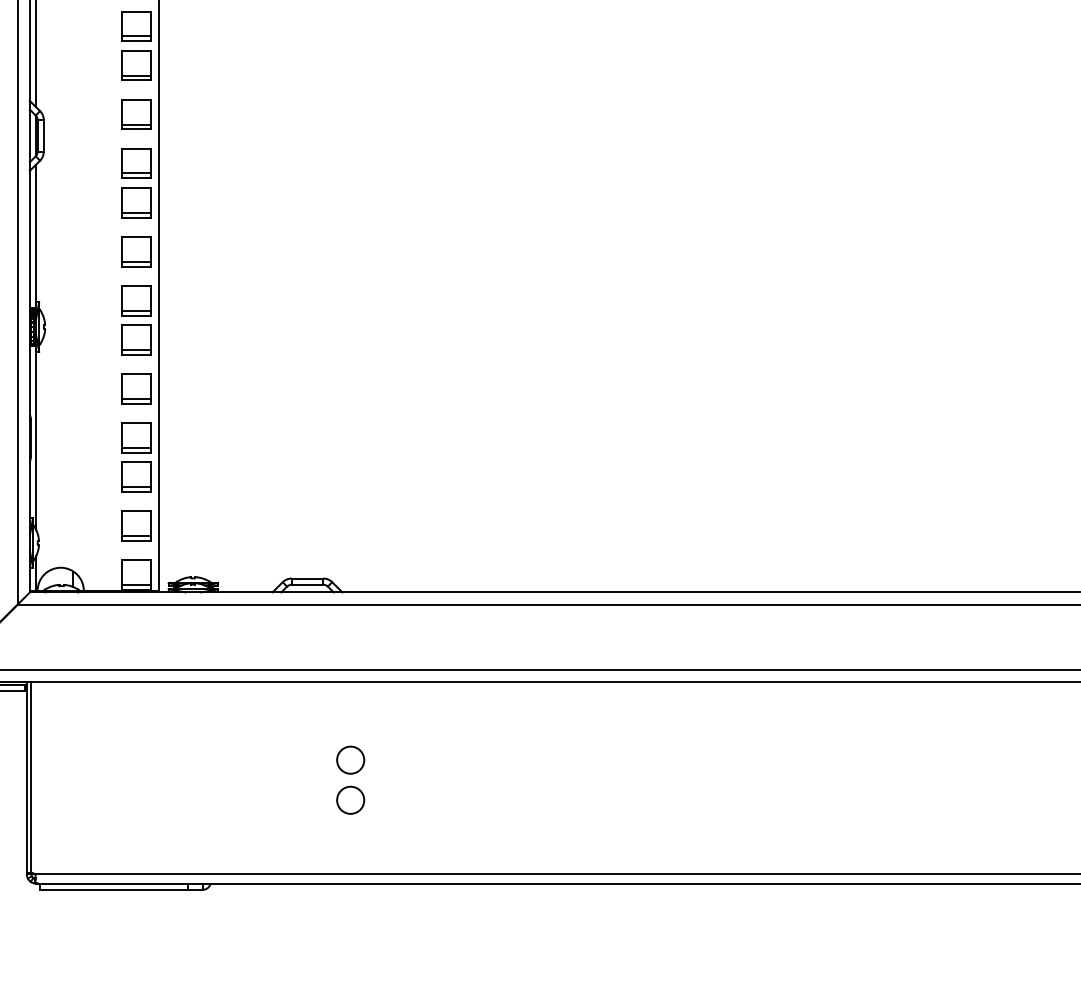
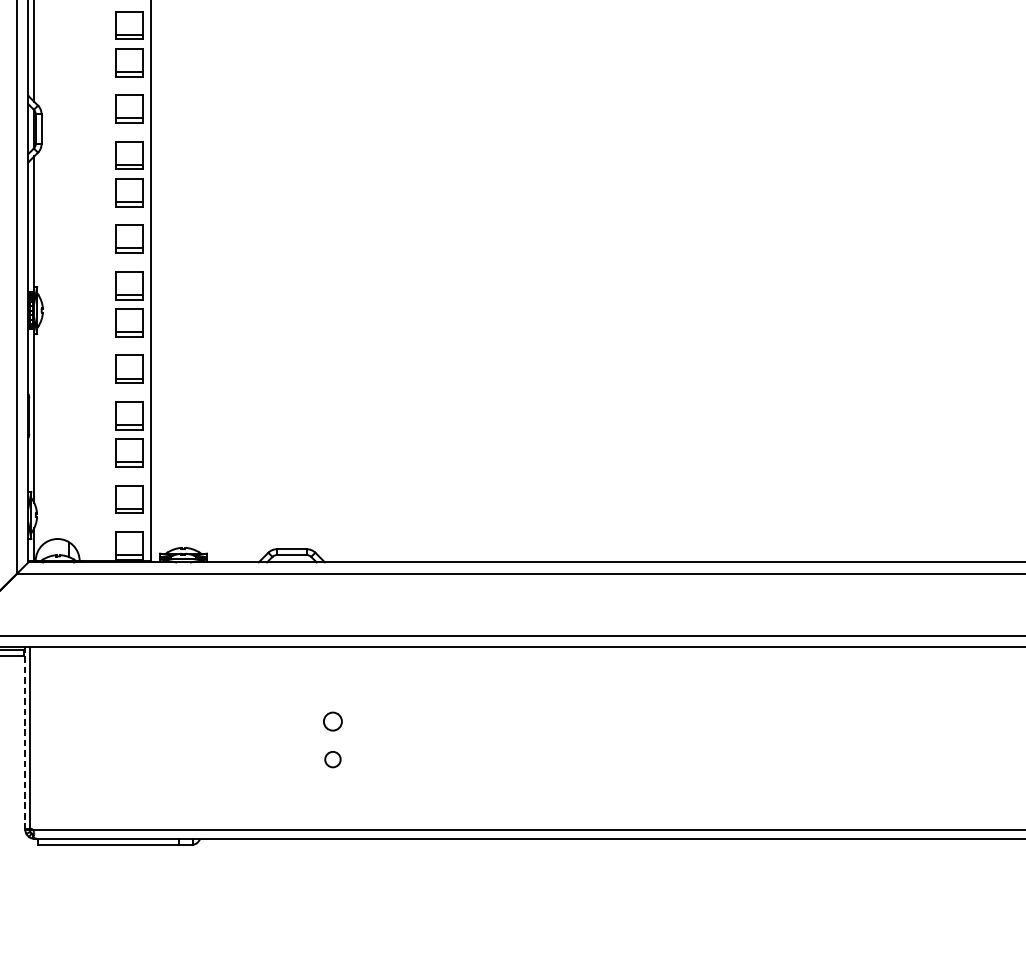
circle: (350, 759) -> (332, 720), size x0.7
line: (26, 777) -> (25, 738), solid -> dashed
circle: (350, 799) -> (332, 758), size x0.6

